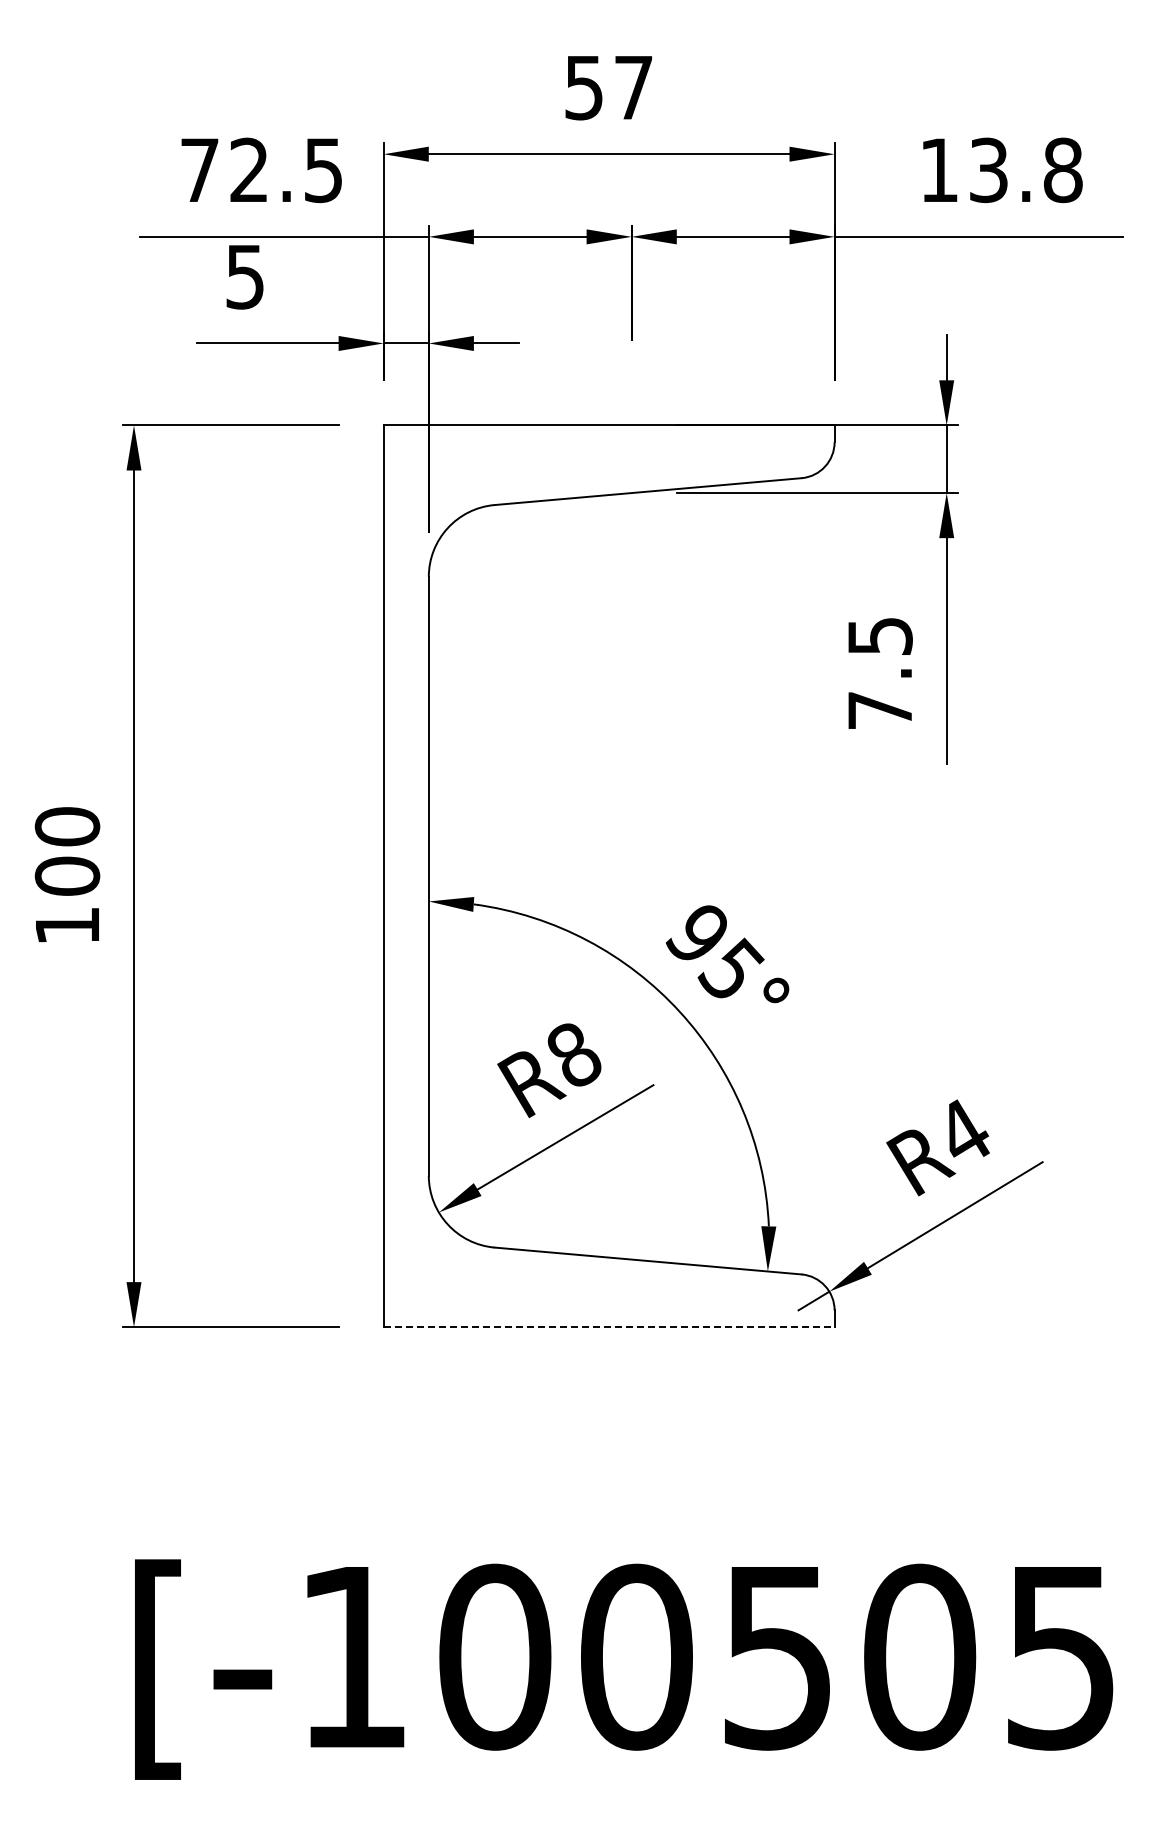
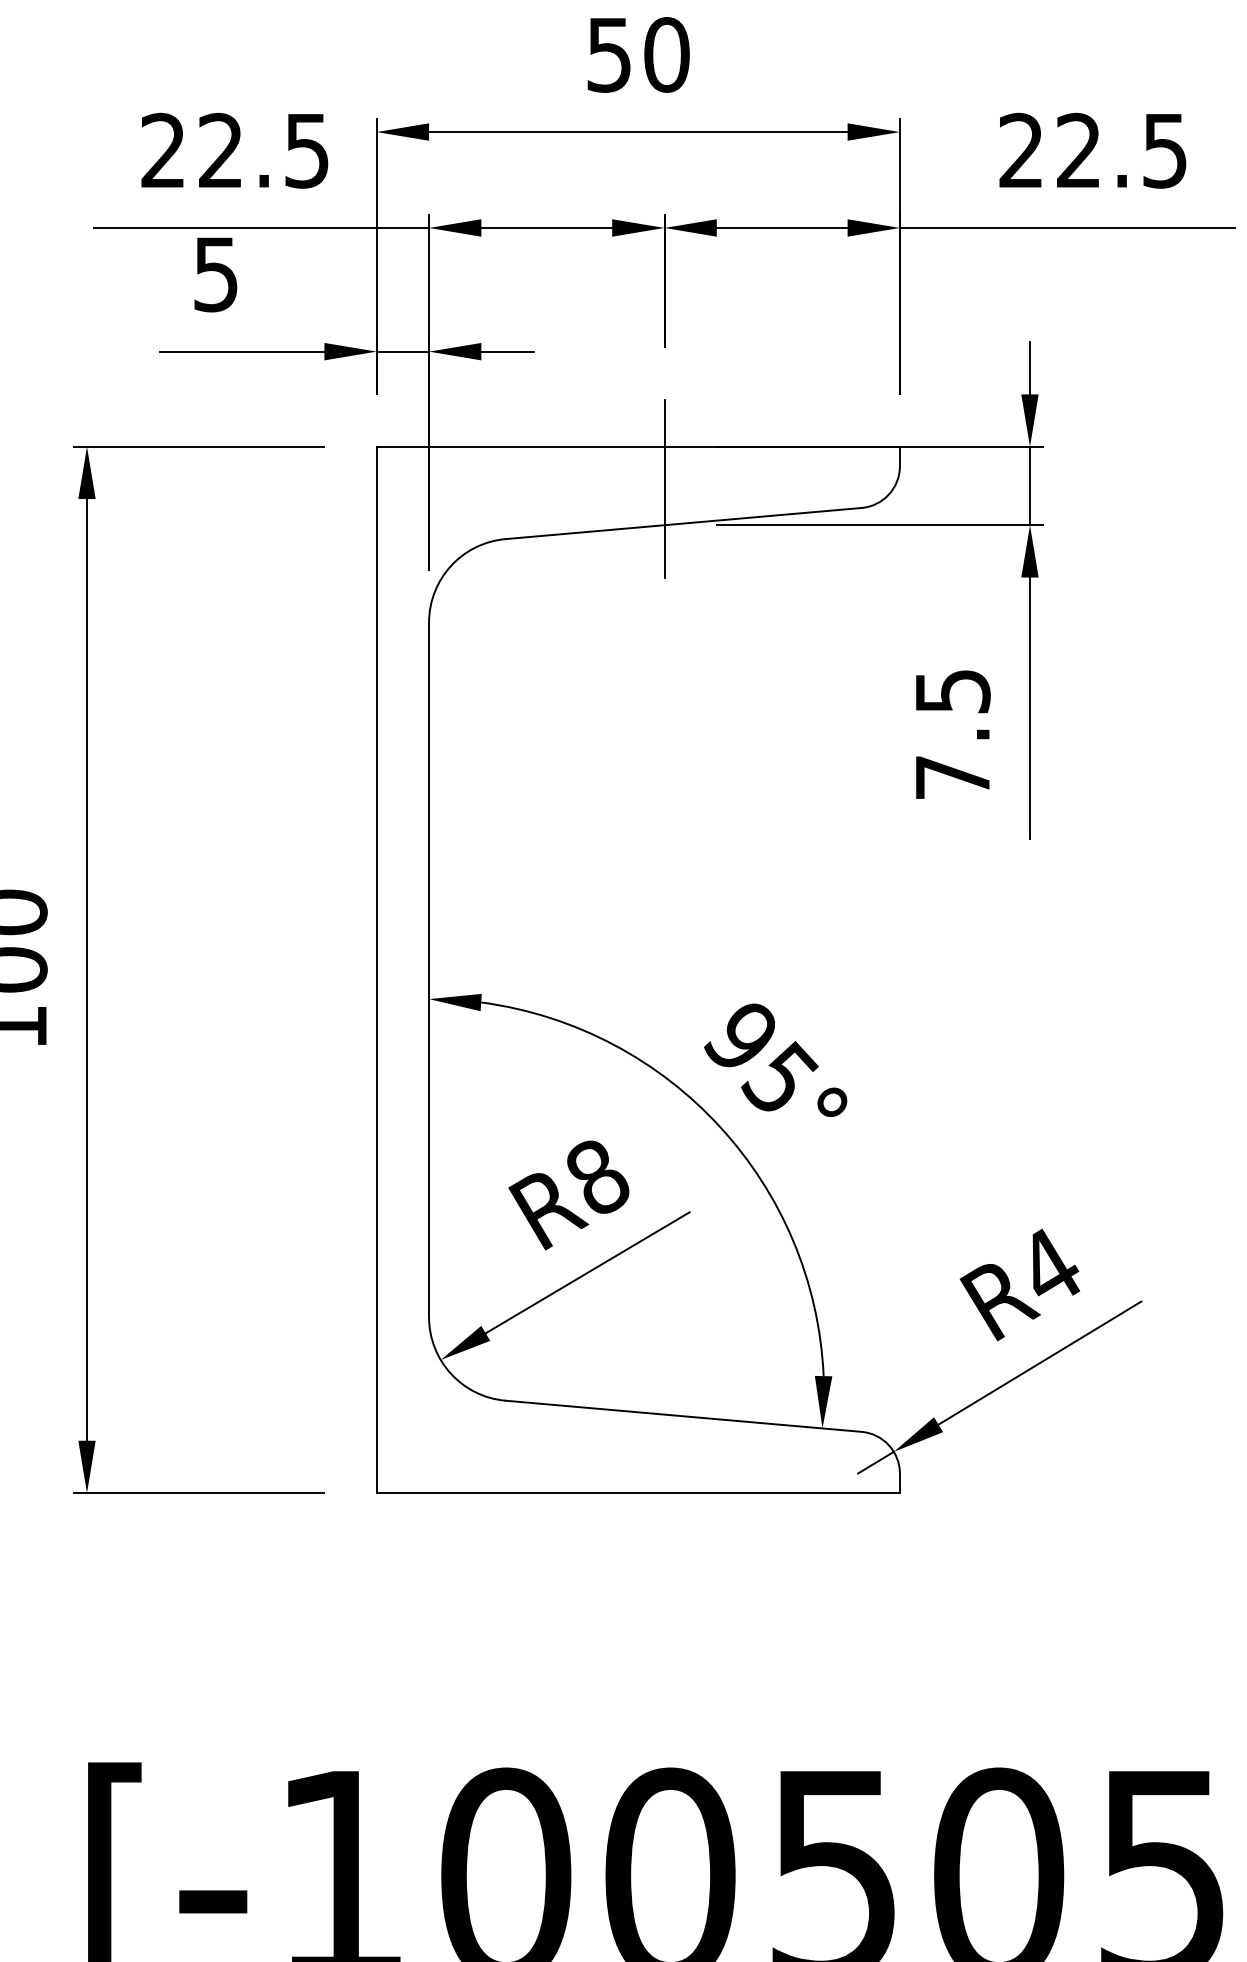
text: (633, 87) -> (666, 54), 57 -> 50
text: (199, 169) -> (163, 149), 72.5 -> 22.5
text: (1001, 170) -> (1093, 150), 13.8 -> 22.5
line: (631, 461) -> (664, 488), added
line: (609, 1327) -> (638, 1493), dashed -> solid

